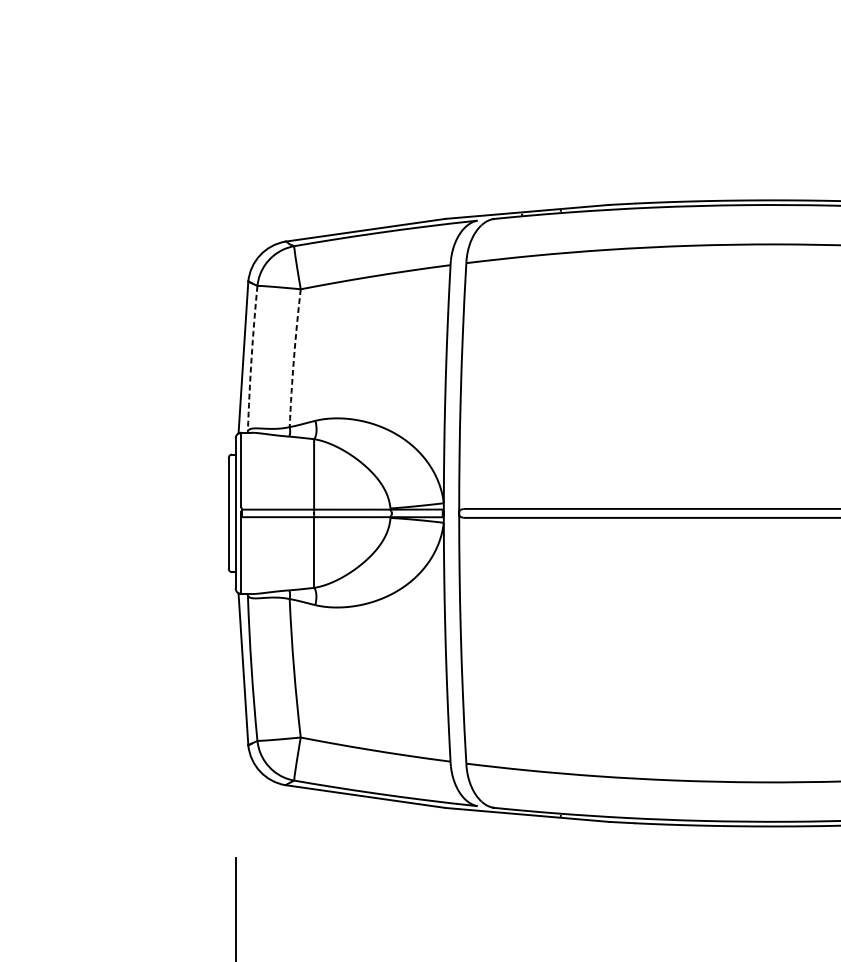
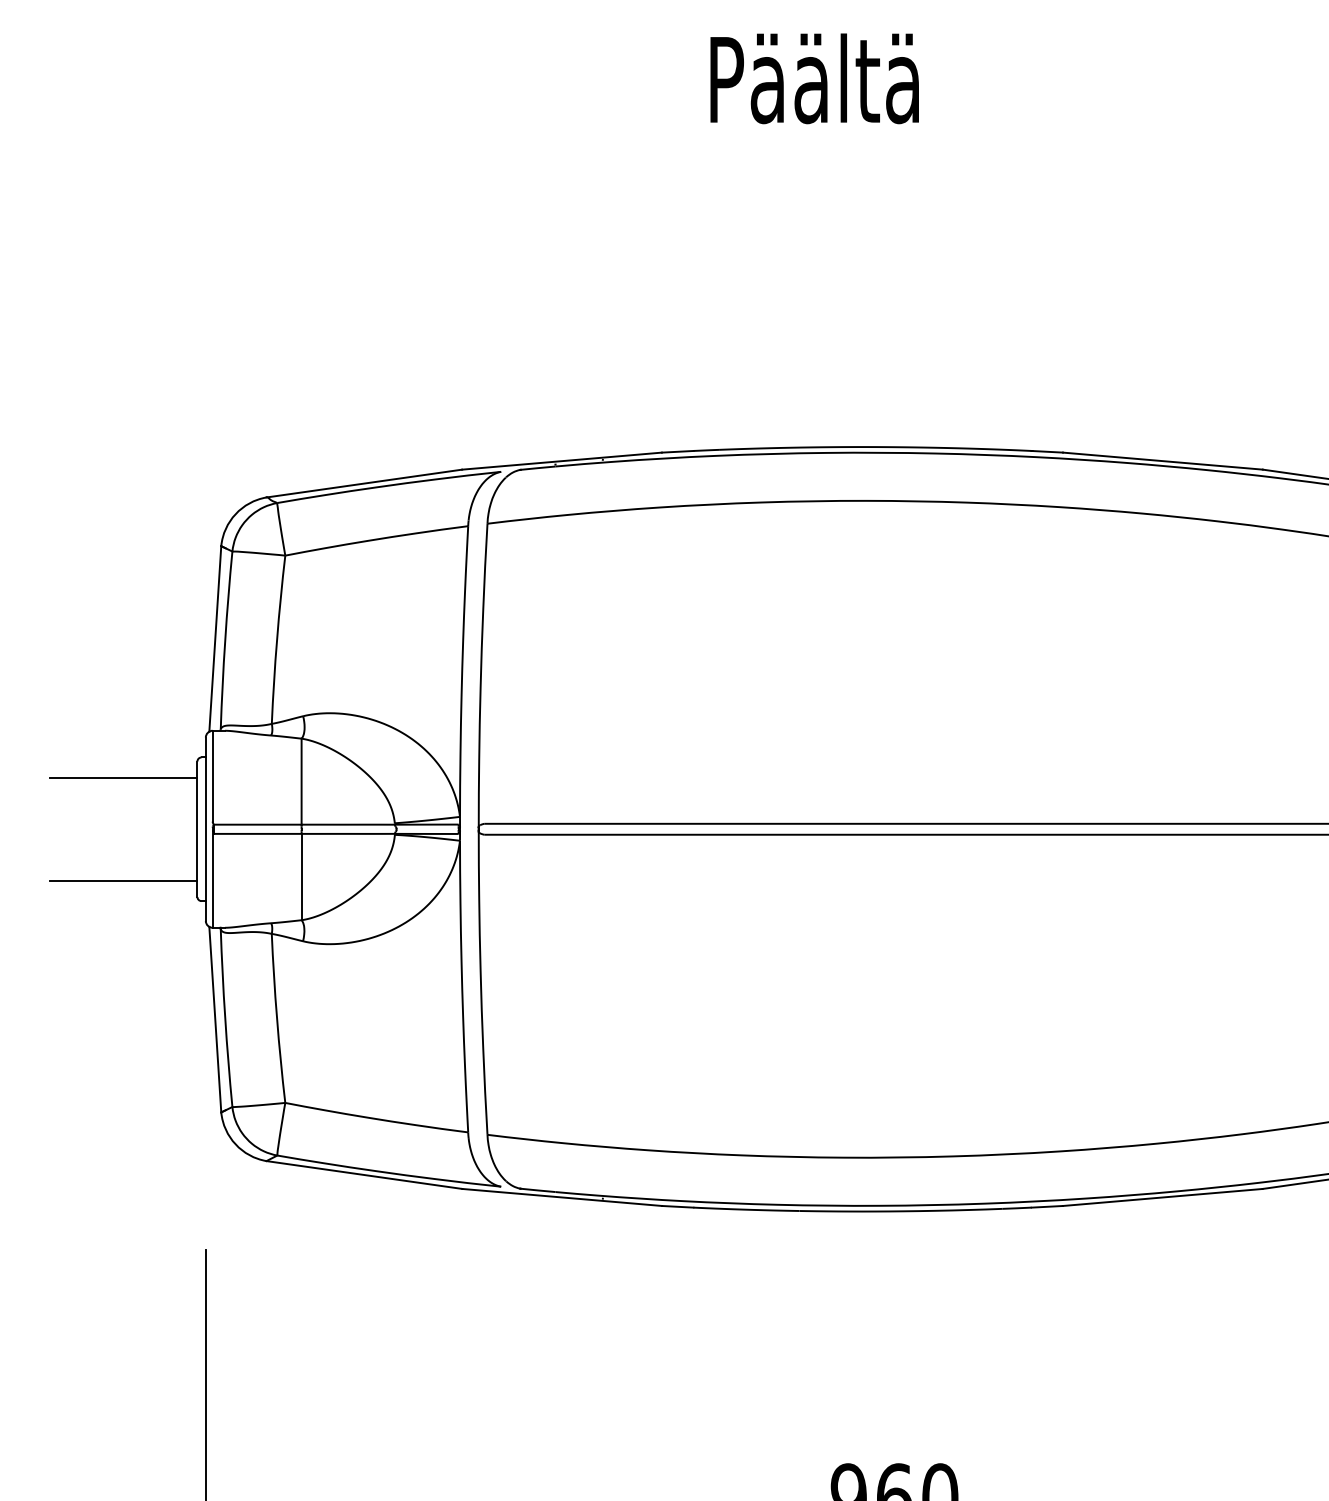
arc: (294, 357) -> (277, 639), dashed -> solid
arc: (251, 358) -> (225, 640), dashed -> solid
line: (168, 471) -> (123, 777), added
line: (168, 555) -> (123, 880), added

